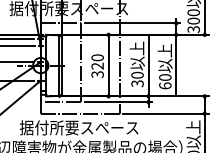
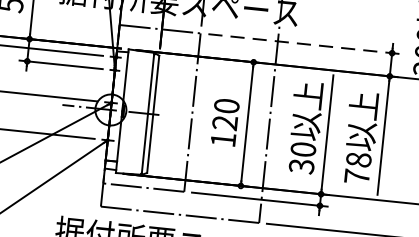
line: (132, 23) -> (304, 44), solid -> dashed
text: (97, 74) -> (223, 139), 320 -> 120
text: (165, 81) -> (358, 167), 60 -> 78

